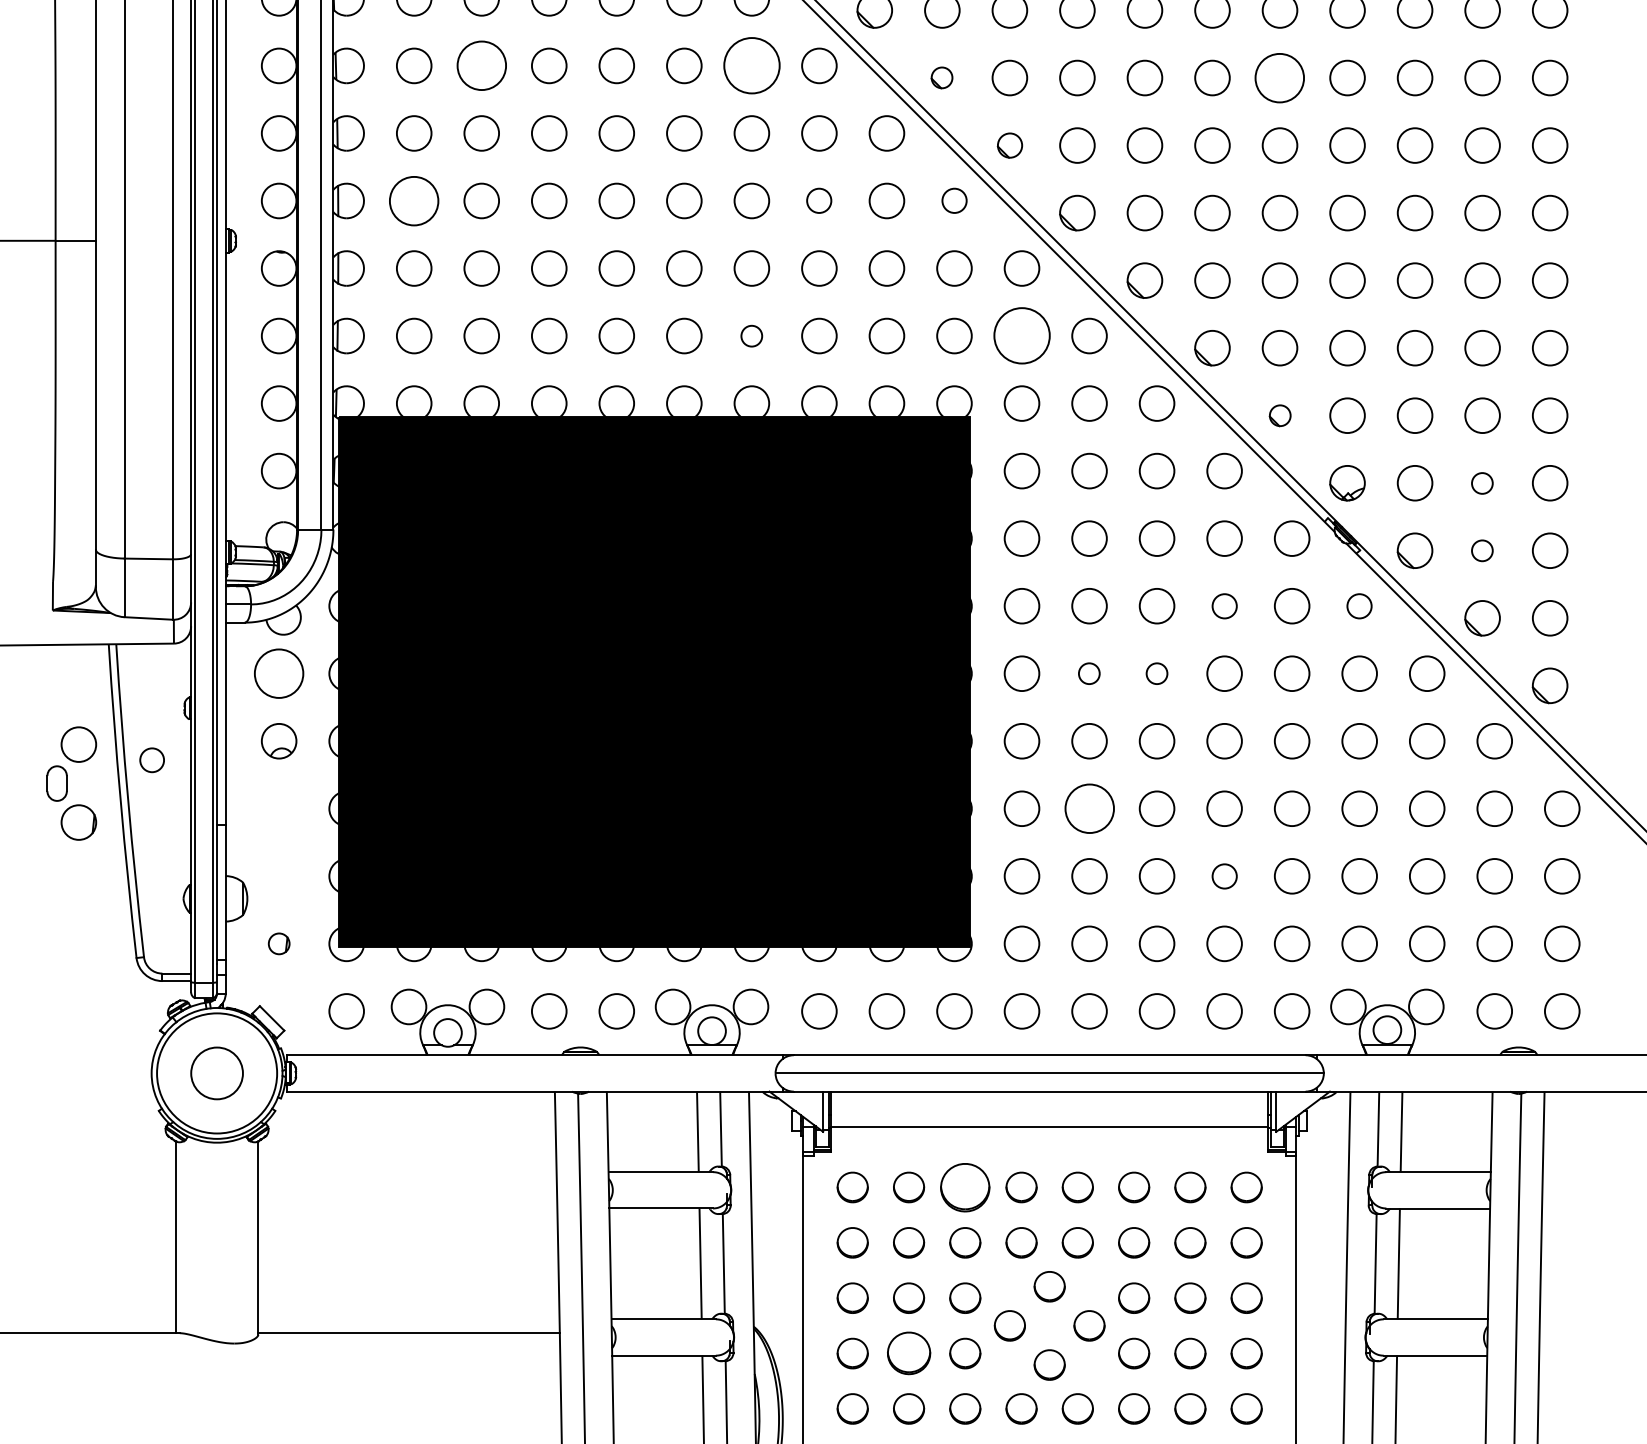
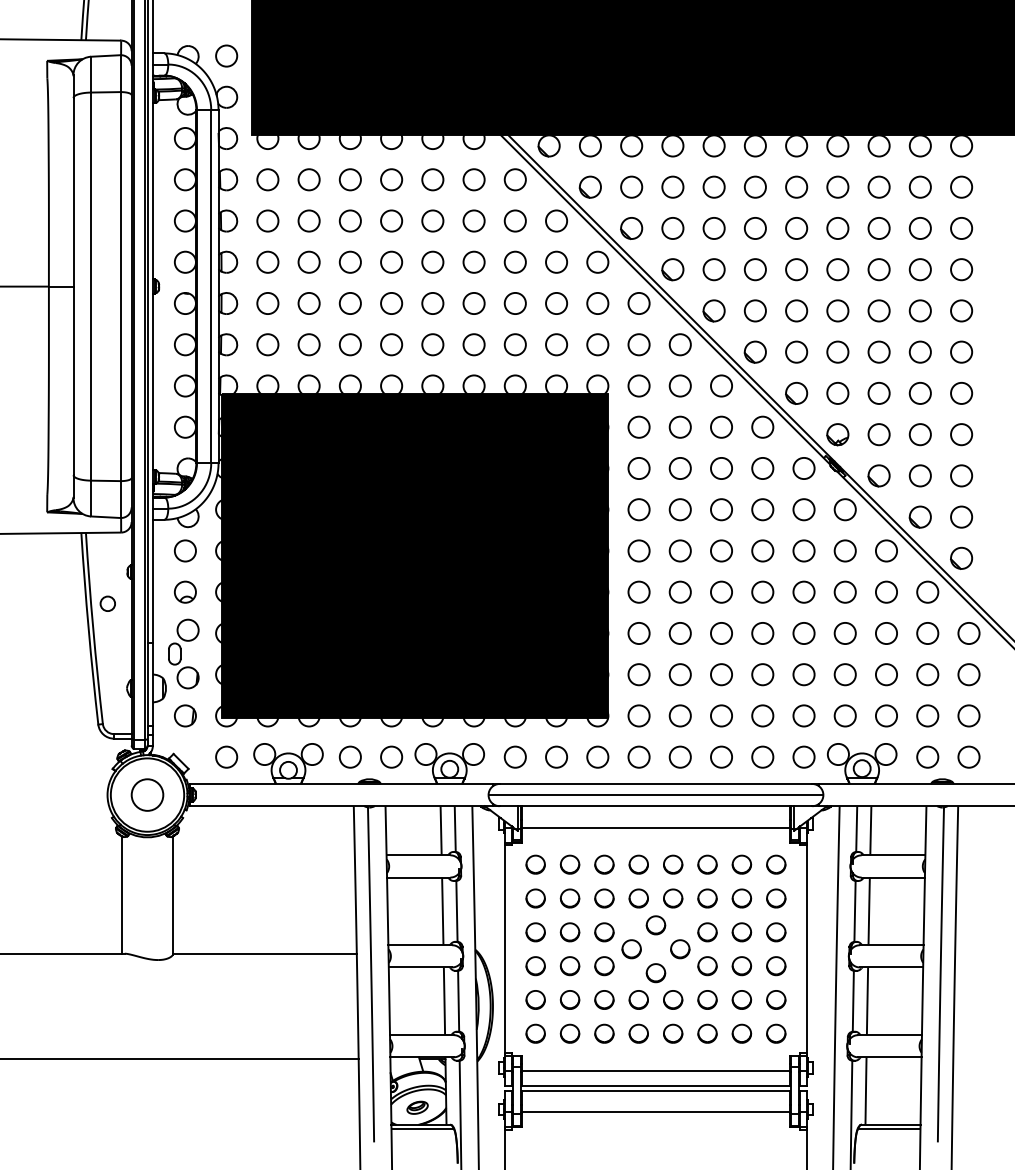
circle: (480, 65) -> (308, 179), size x0.71
circle: (750, 65) -> (473, 179), size x0.62
part: (940, 76) -> (589, 186), size x1.67
circle: (1279, 76) -> (796, 186), size x0.71
part: (1009, 145) -> (631, 228), size x1.43
circle: (413, 199) -> (267, 261), size x0.71
circle: (818, 199) -> (514, 261), size x1.43
circle: (953, 199) -> (597, 261), size x1.43
circle: (750, 335) -> (473, 344), size x1.67
circle: (1021, 335) -> (638, 344), size x0.62
part: (1279, 415) -> (796, 393), size x1.67
circle: (1481, 482) -> (919, 434), size x1.67
circle: (1481, 550) -> (919, 475), size x1.67
circle: (1224, 605) -> (762, 509), size x1.43
circle: (1358, 605) -> (844, 509), size x1.43
circle: (279, 672) -> (185, 550), size x0.71
circle: (1088, 672) -> (679, 550), size x1.67
circle: (1156, 672) -> (721, 550), size x1.67
part: (71, 782) -> (183, 653), moved
circle: (1088, 808) -> (679, 633), size x0.71
circle: (1224, 875) -> (762, 674), size x1.43
part: (279, 943) -> (185, 715), size x1.67
part: (965, 1187) -> (604, 864), size x0.62
part: (908, 1354) -> (569, 966), size x0.71

